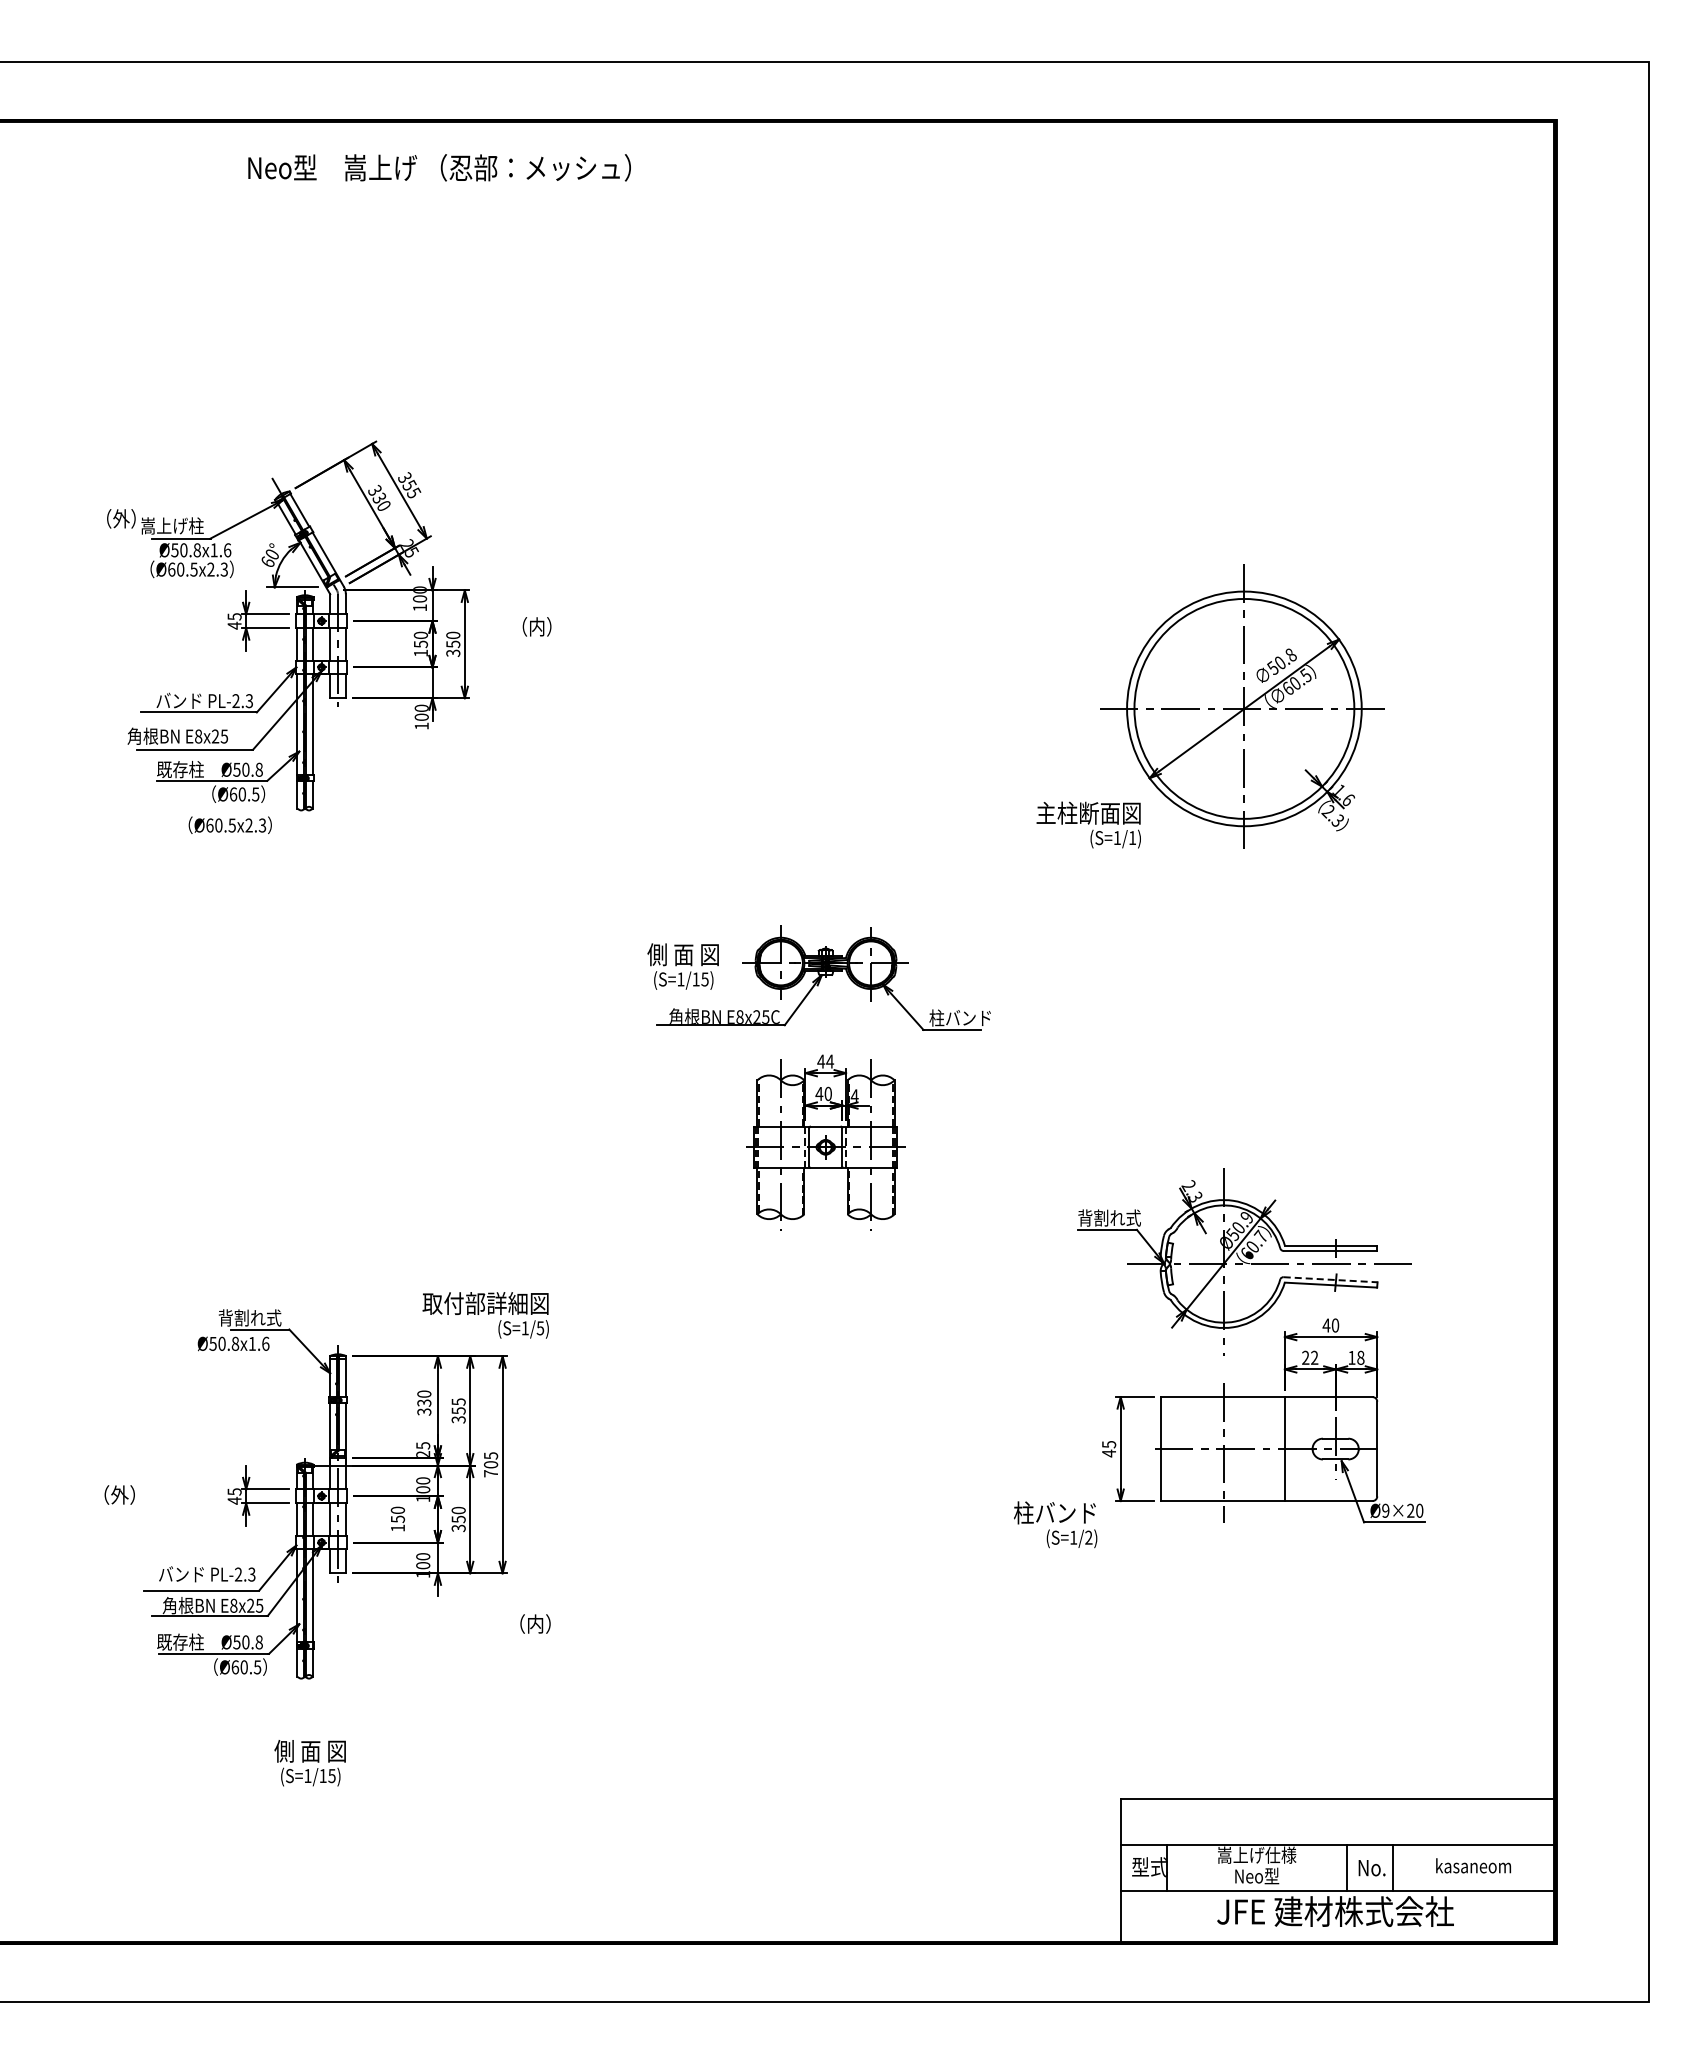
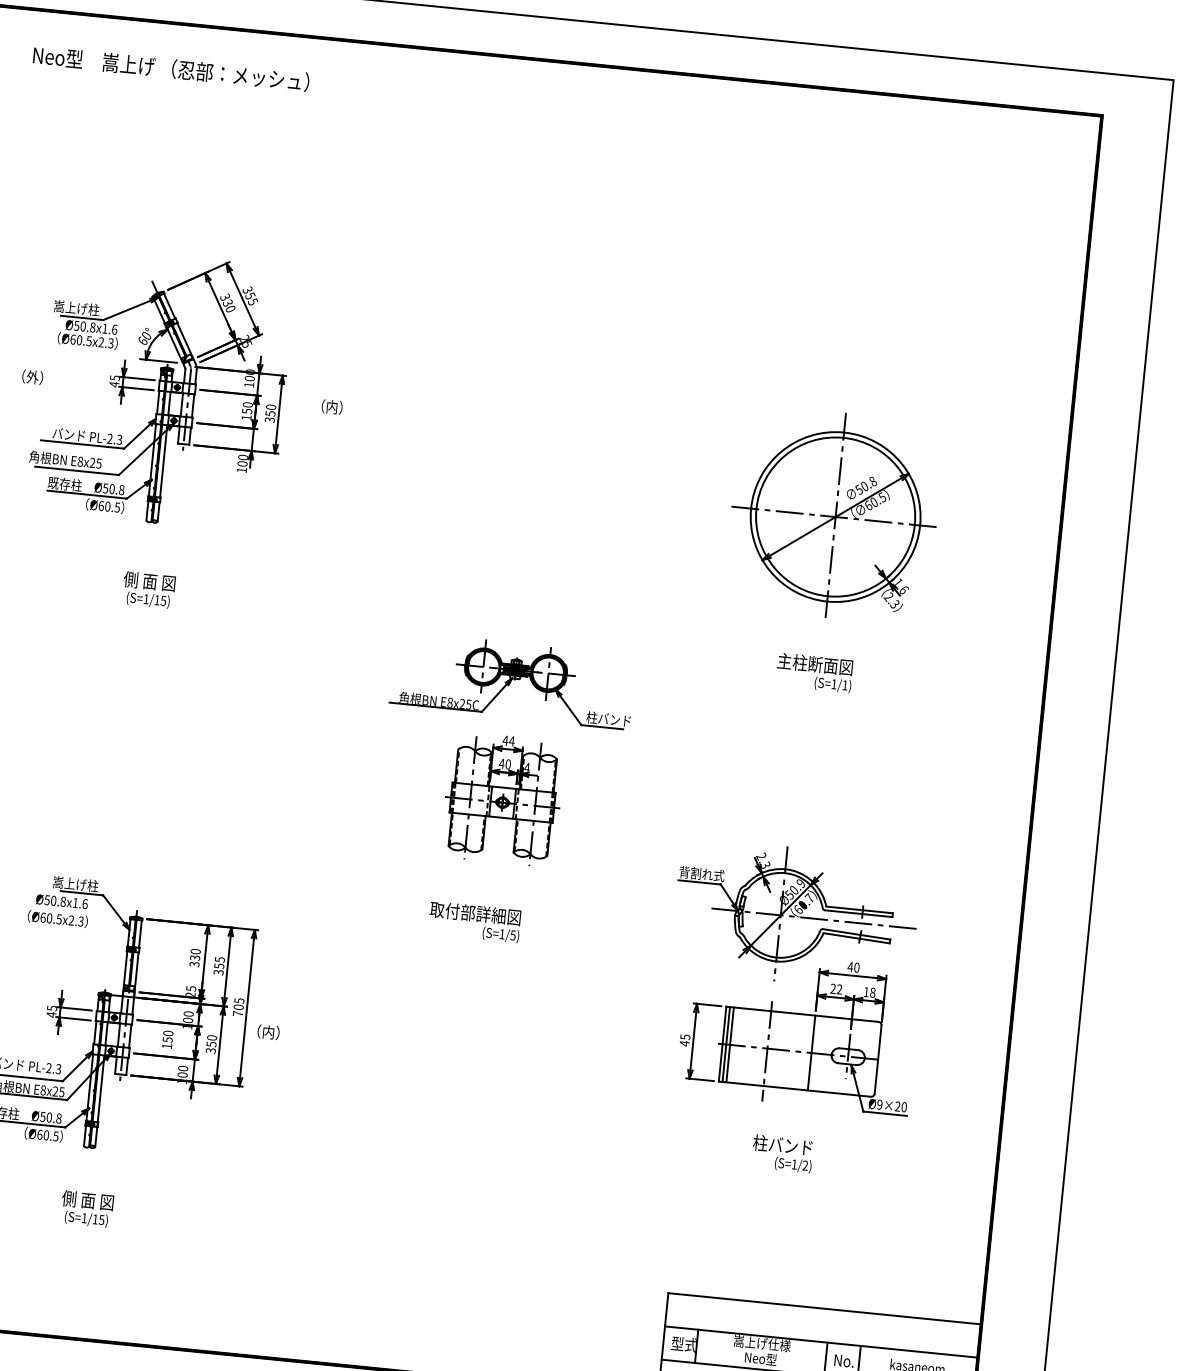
text: (439, 167) -> (171, 68), moved
text: (121, 518) -> (32, 376), moved
text: (229, 824) -> (57, 918), moved
text: (1088, 824) -> (814, 672), moved
text: (682, 966) -> (148, 589), moved
line: (1330, 1279) -> (856, 934), dashed -> solid
text: (485, 1315) -> (474, 922), moved
text: (249, 1317) -> (75, 883), 背割れ式 -> 嵩上げ柱
line: (1166, 1449) -> (726, 1044), added
line: (1171, 1449) -> (729, 1045), added
text: (1055, 1524) -> (782, 1153), moved
text: (535, 1623) -> (268, 1031), moved

